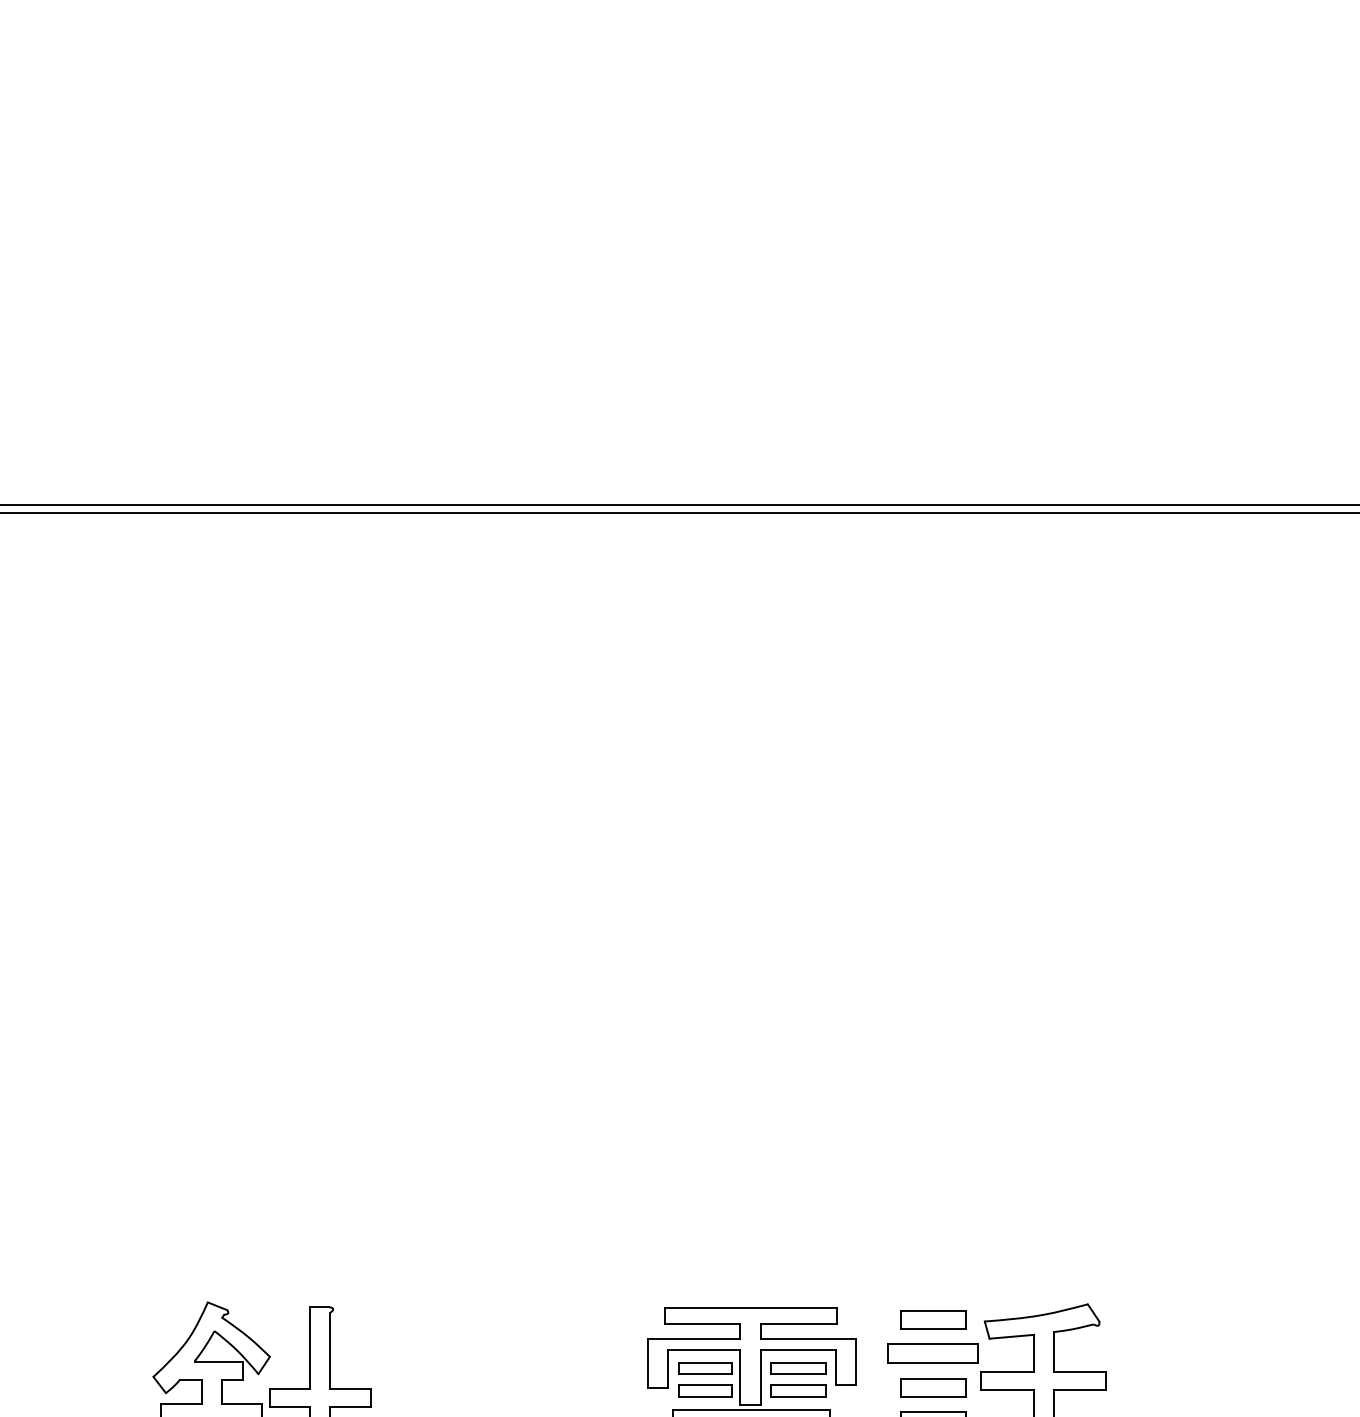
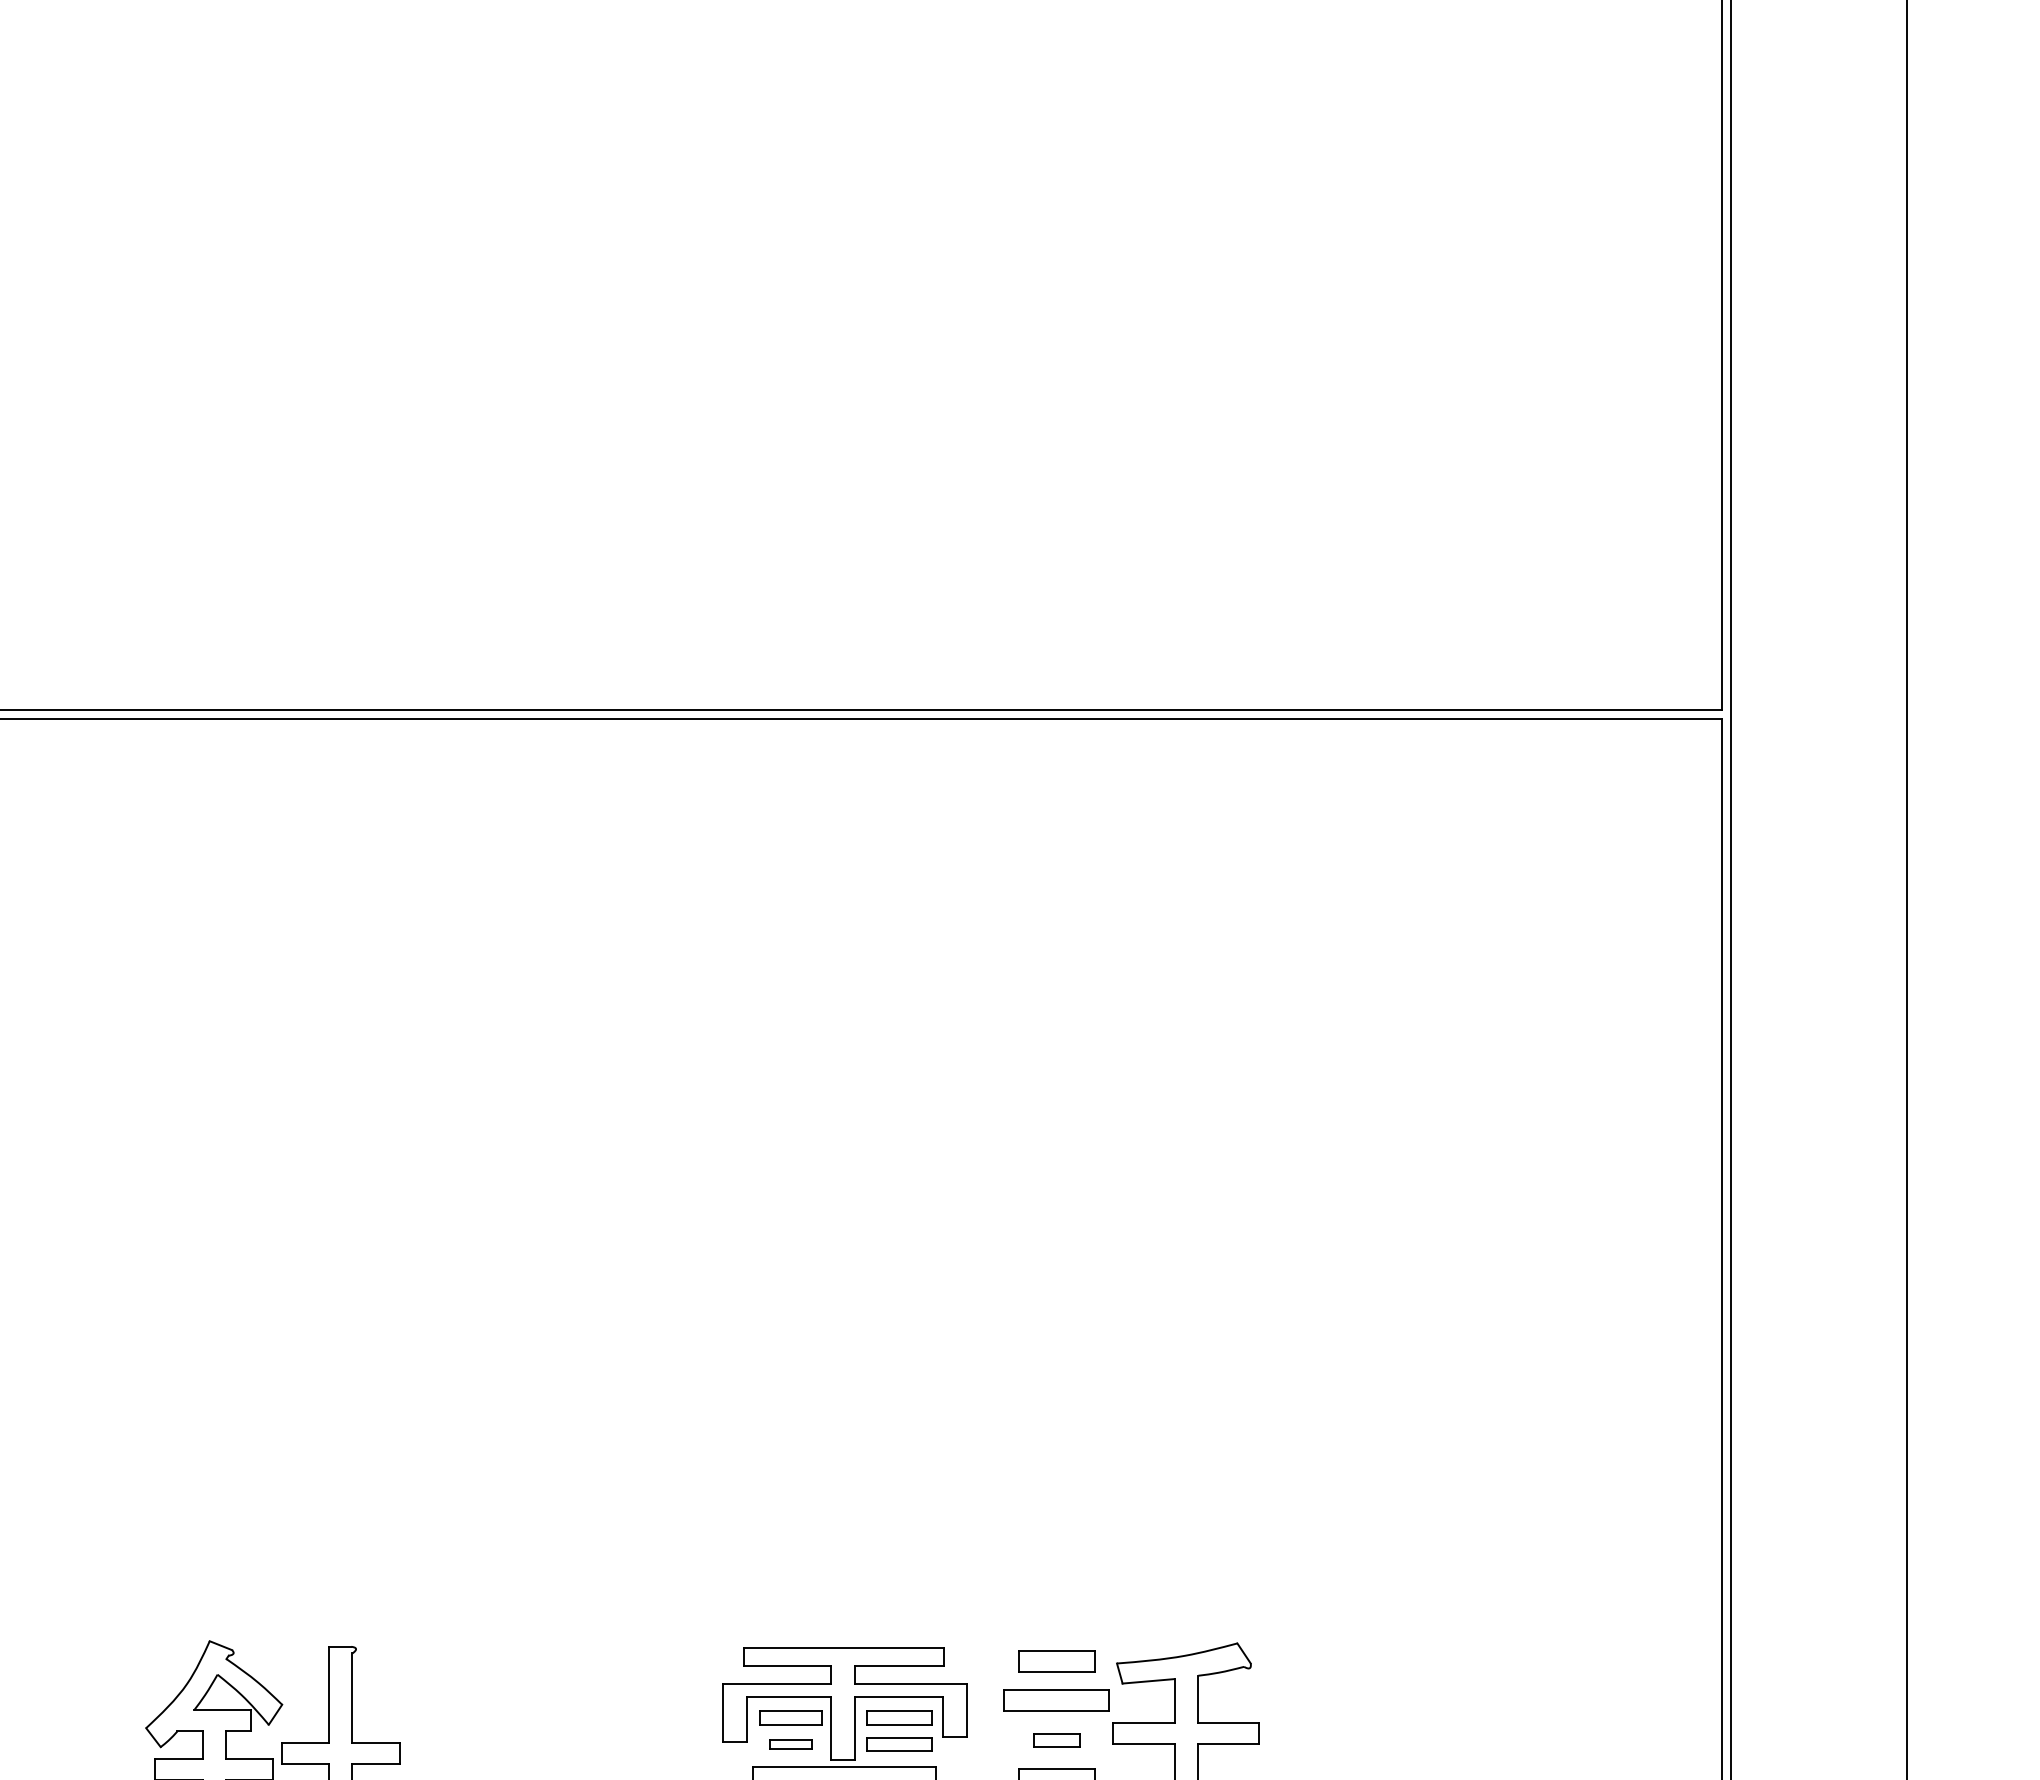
part: (932, 1387) -> (1056, 1740), size x0.6
part: (705, 1390) -> (790, 1744), size x0.7

